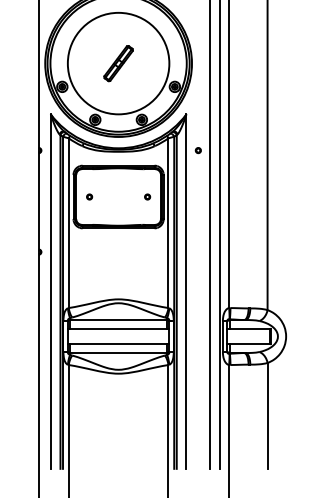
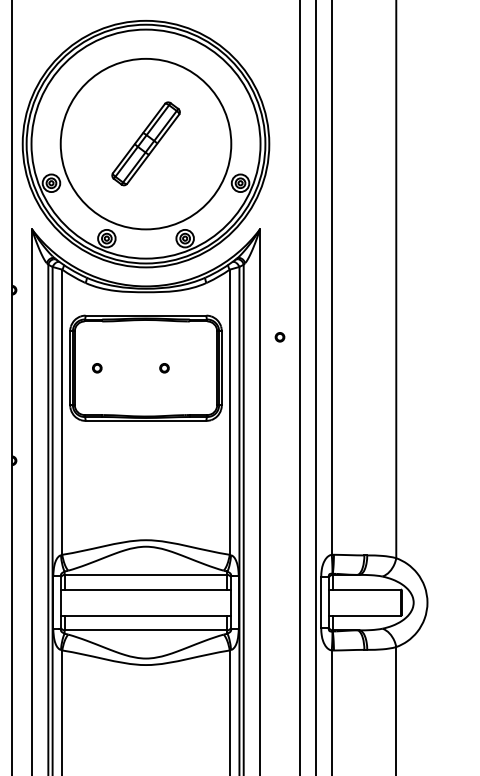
part: (118, 63) -> (145, 143), size x1.4
part: (197, 150) -> (278, 337), moved
part: (147, 196) -> (164, 367), moved

